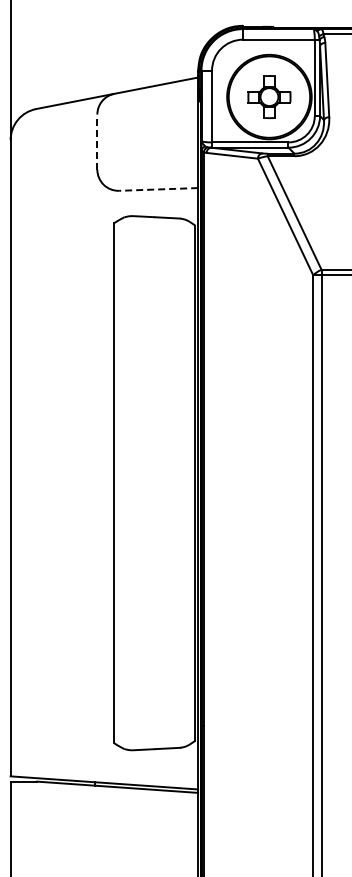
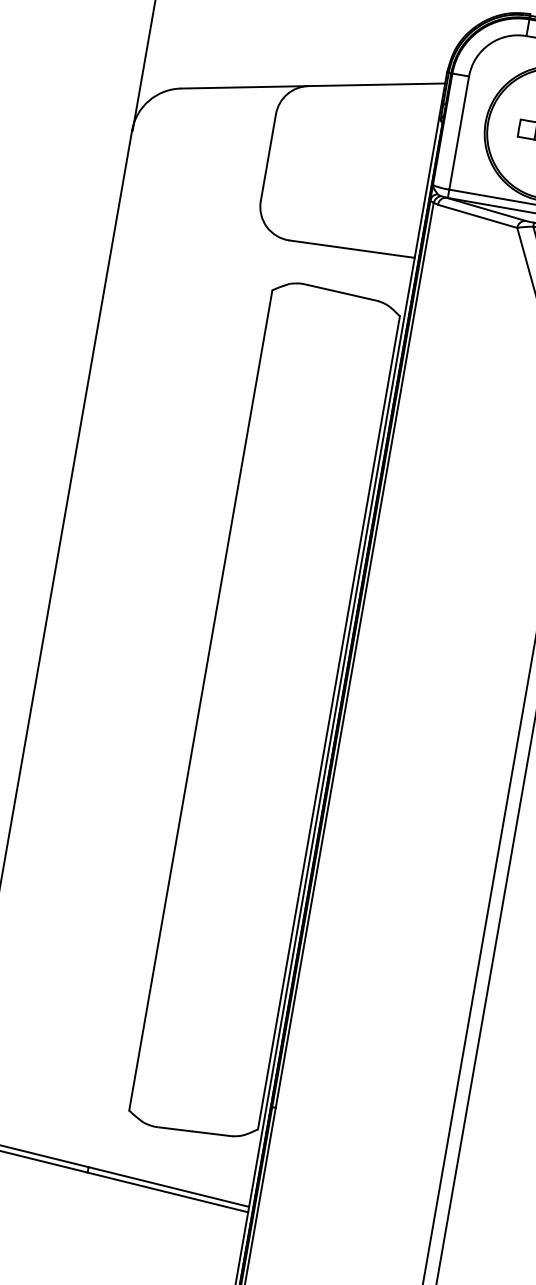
line: (97, 142) -> (268, 158), dashed -> solid
line: (158, 189) -> (351, 249), dashed -> solid

